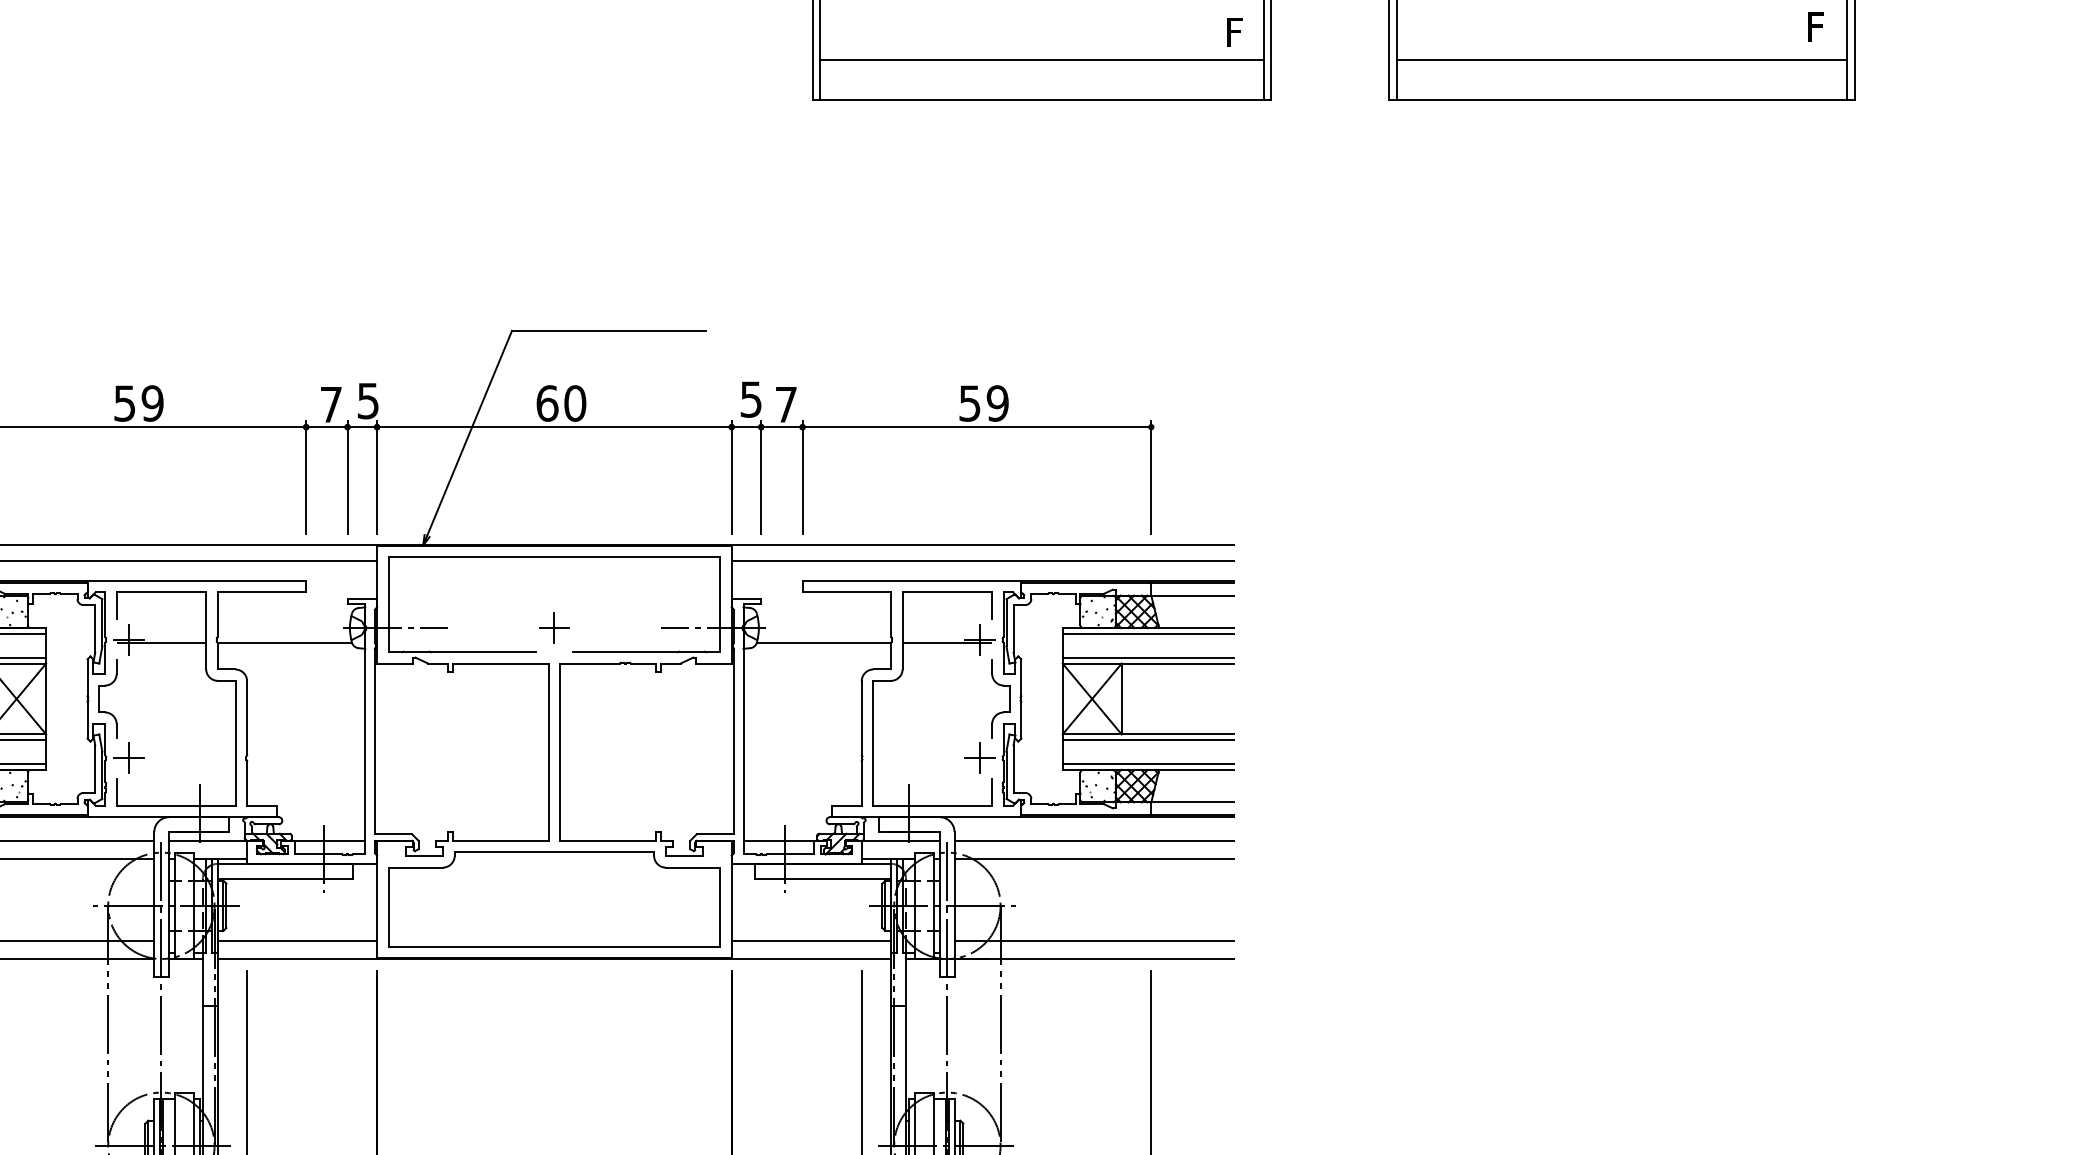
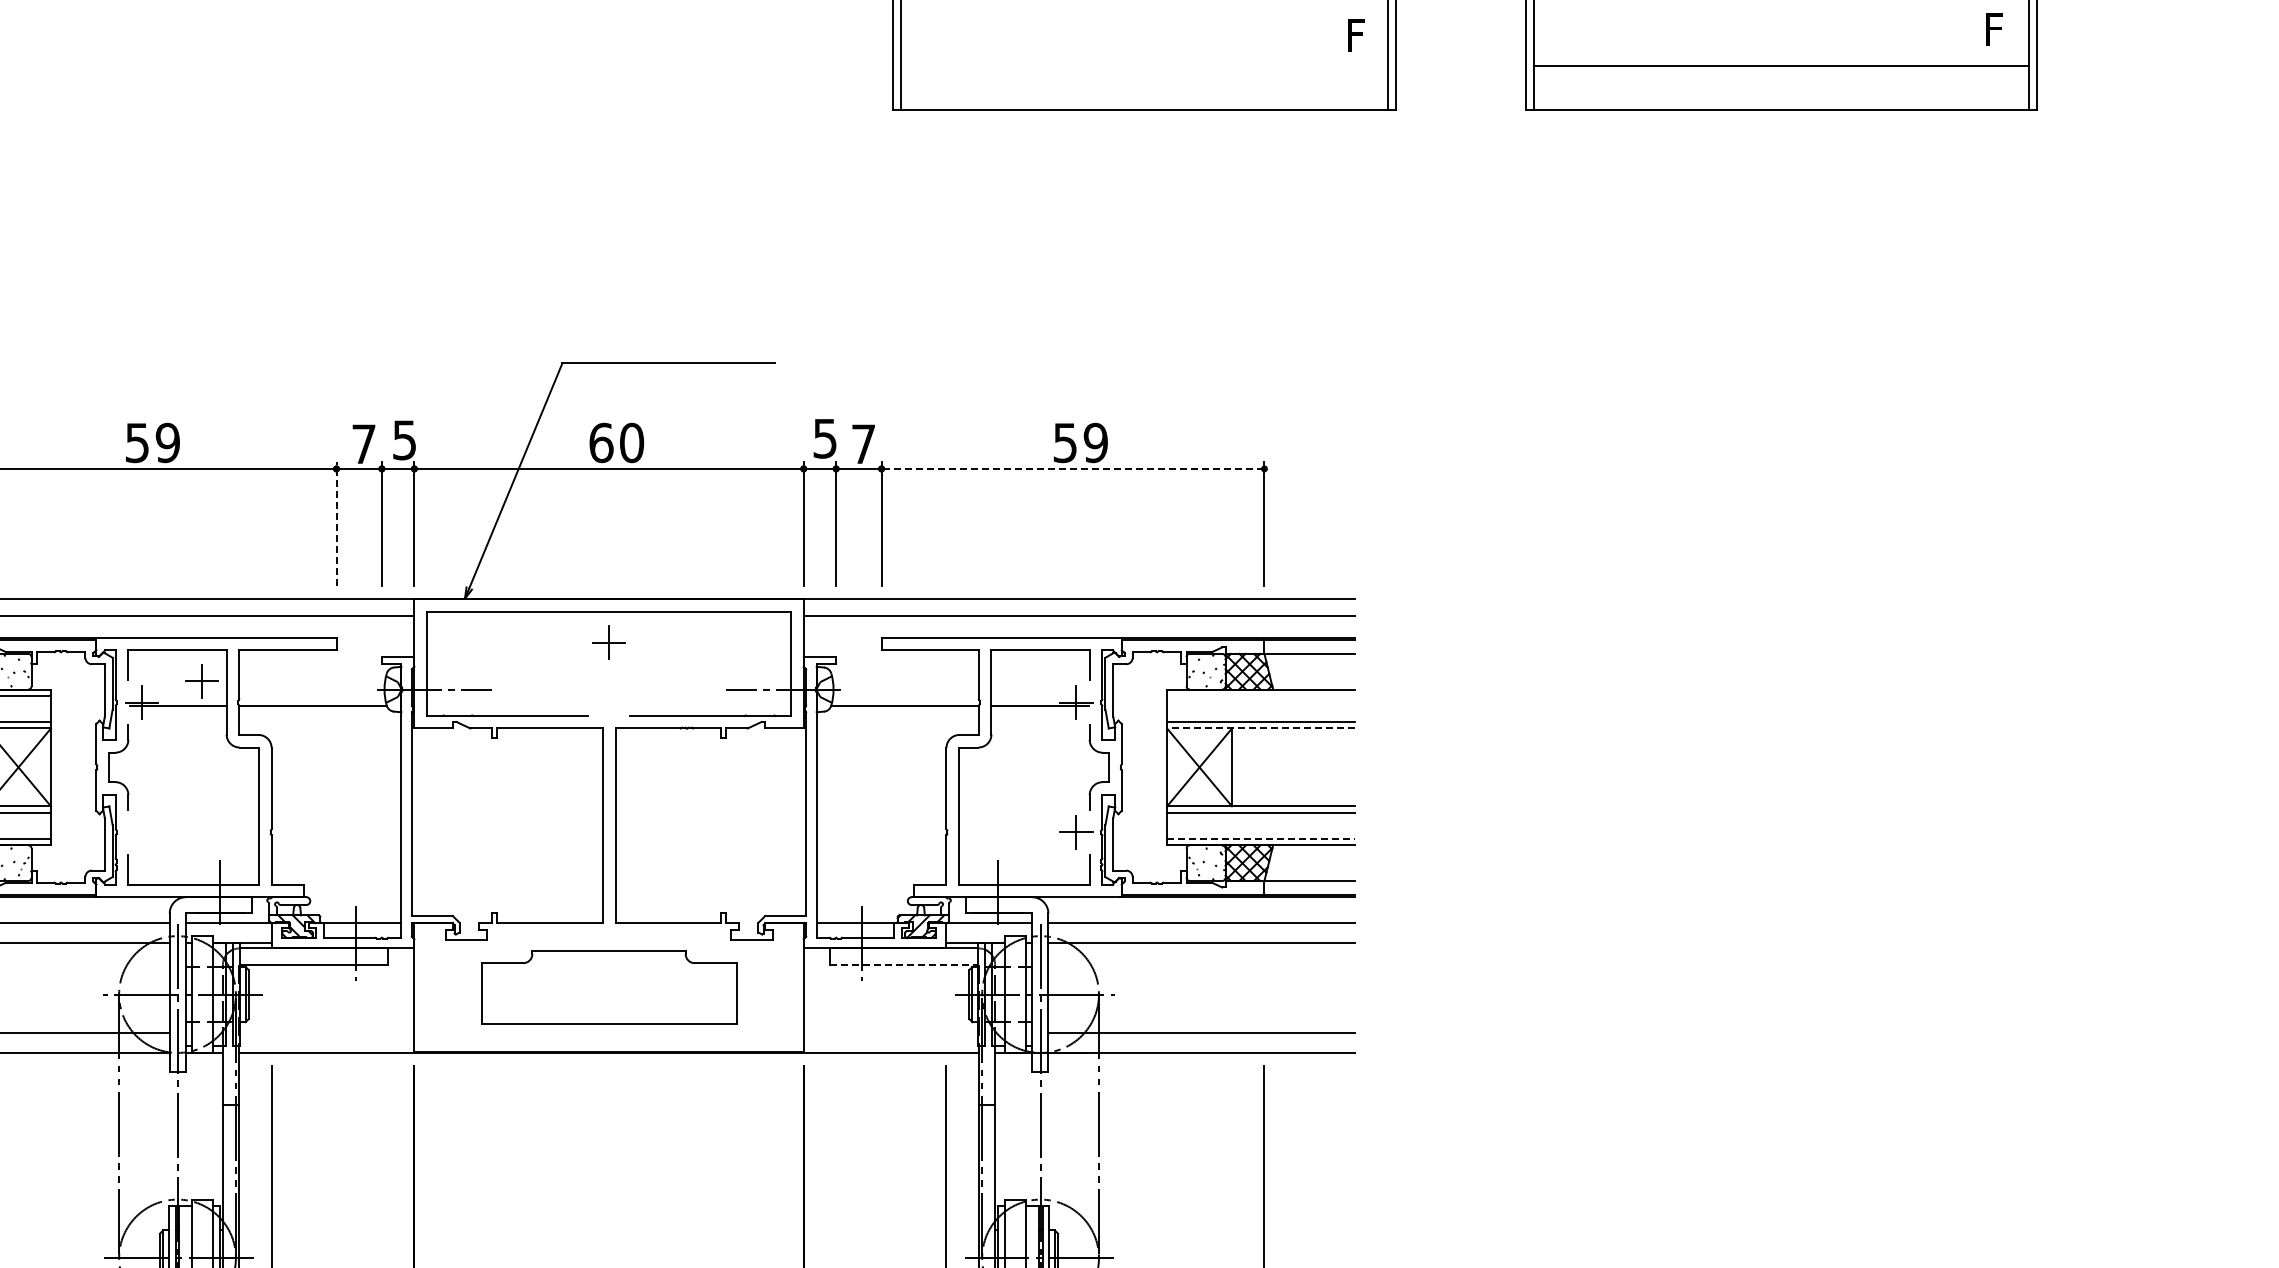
line: (1042, 60) -> (1144, 66), removed
line: (976, 426) -> (1072, 468), solid -> dashed
line: (306, 477) -> (336, 524), solid -> dashed
part: (553, 628) -> (608, 642), moved
line: (1148, 634) -> (1261, 696), removed
line: (1147, 663) -> (1260, 728), solid -> dashed
part: (128, 758) -> (201, 681), moved
line: (1148, 763) -> (1261, 838), solid -> dashed
line: (823, 878) -> (904, 964), solid -> dashed
part: (553, 899) -> (608, 987), size x0.7
line: (297, 941) -> (326, 1033), removed
line: (810, 941) -> (890, 1033), removed

